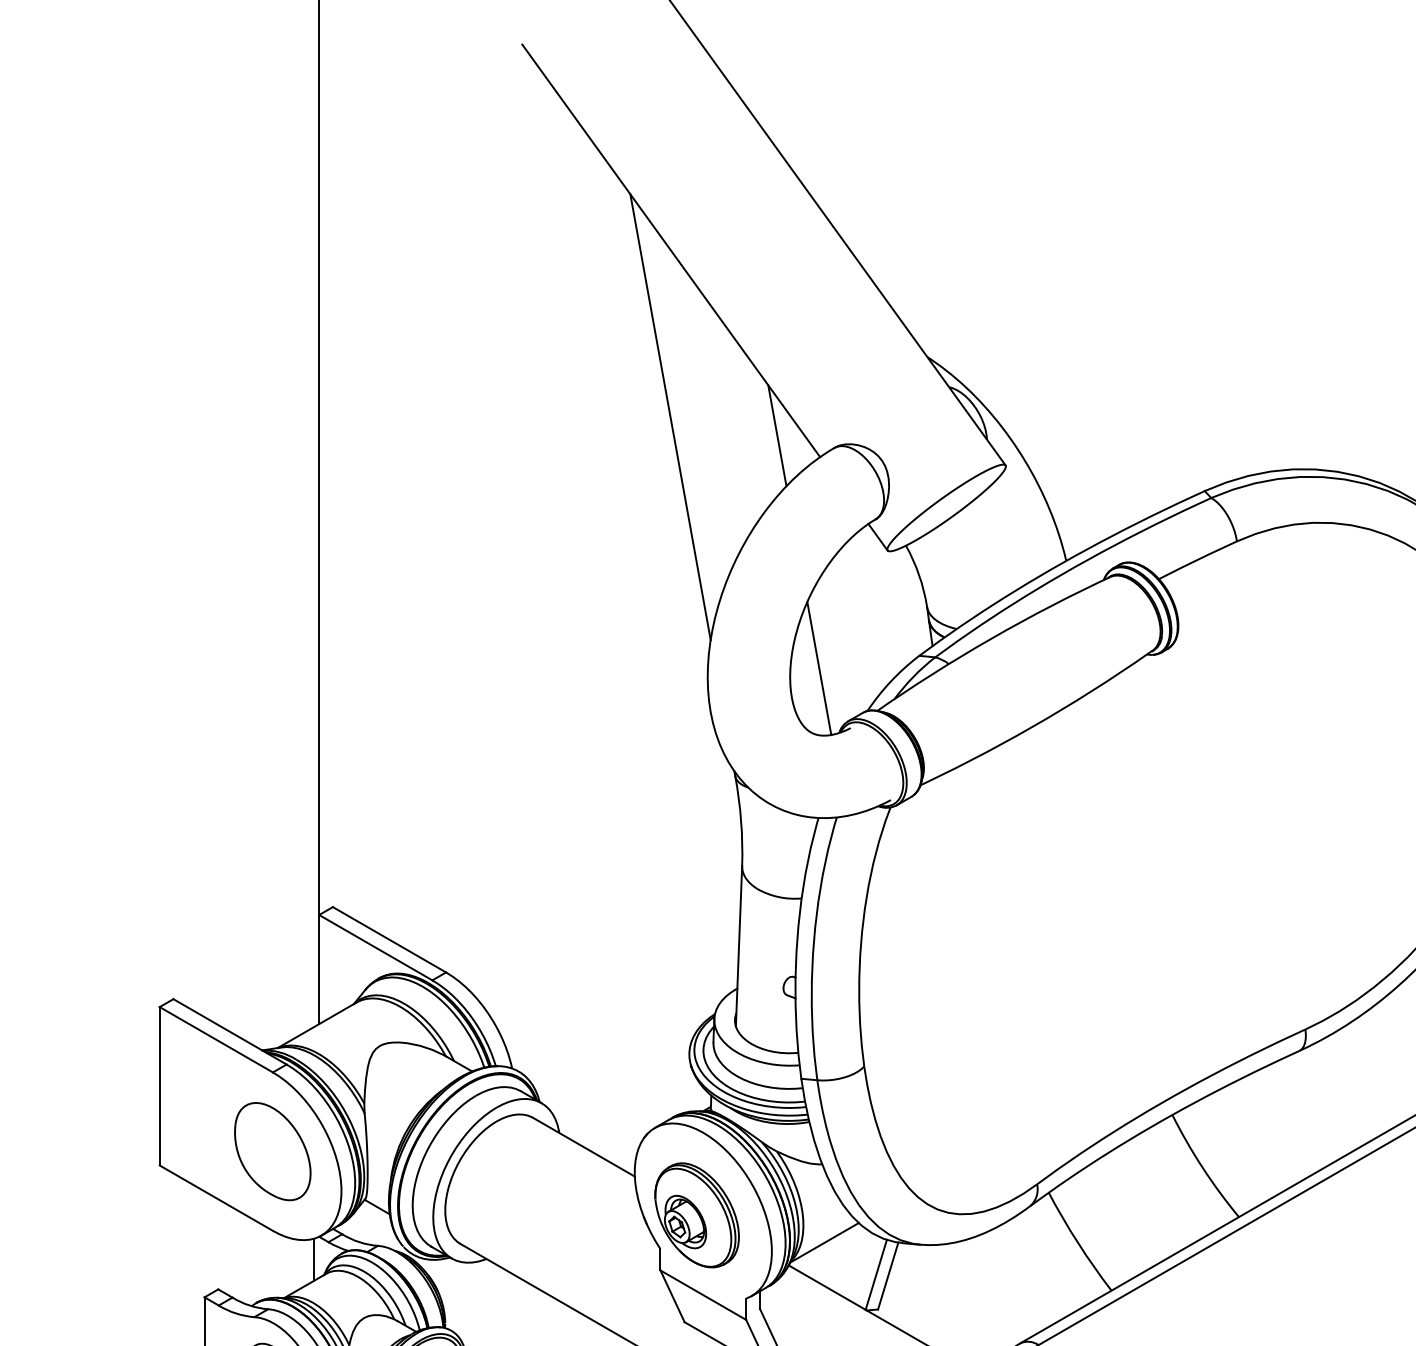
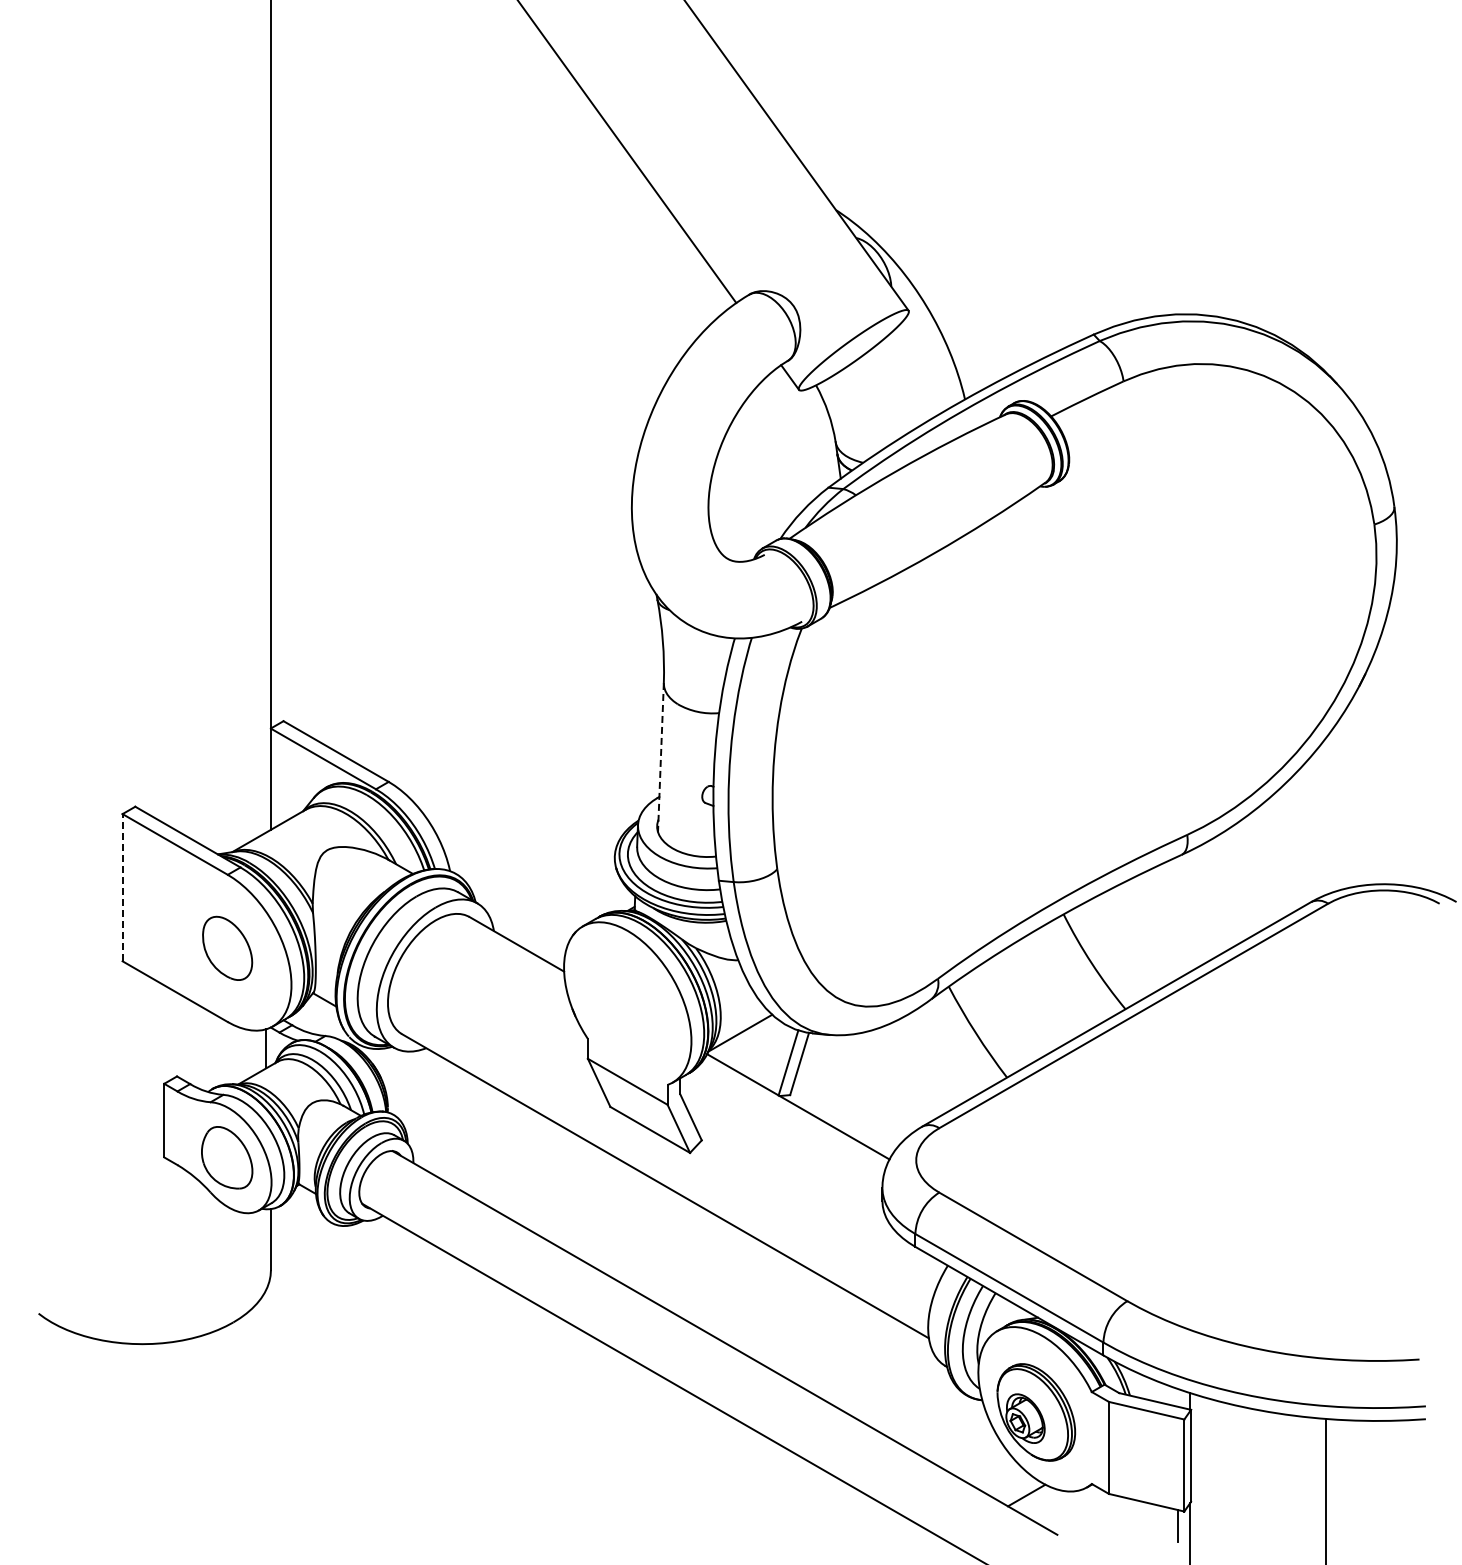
line: (669, 416) -> (596, 265), removed
line: (777, 436) -> (696, 283), removed
line: (819, 668) -> (735, 499), removed
line: (738, 946) -> (660, 757), solid -> dashed
line: (159, 1086) -> (122, 887), solid -> dashed
part: (272, 1151) -> (227, 948), size x0.7
part: (696, 1215) -> (621, 1007), removed

